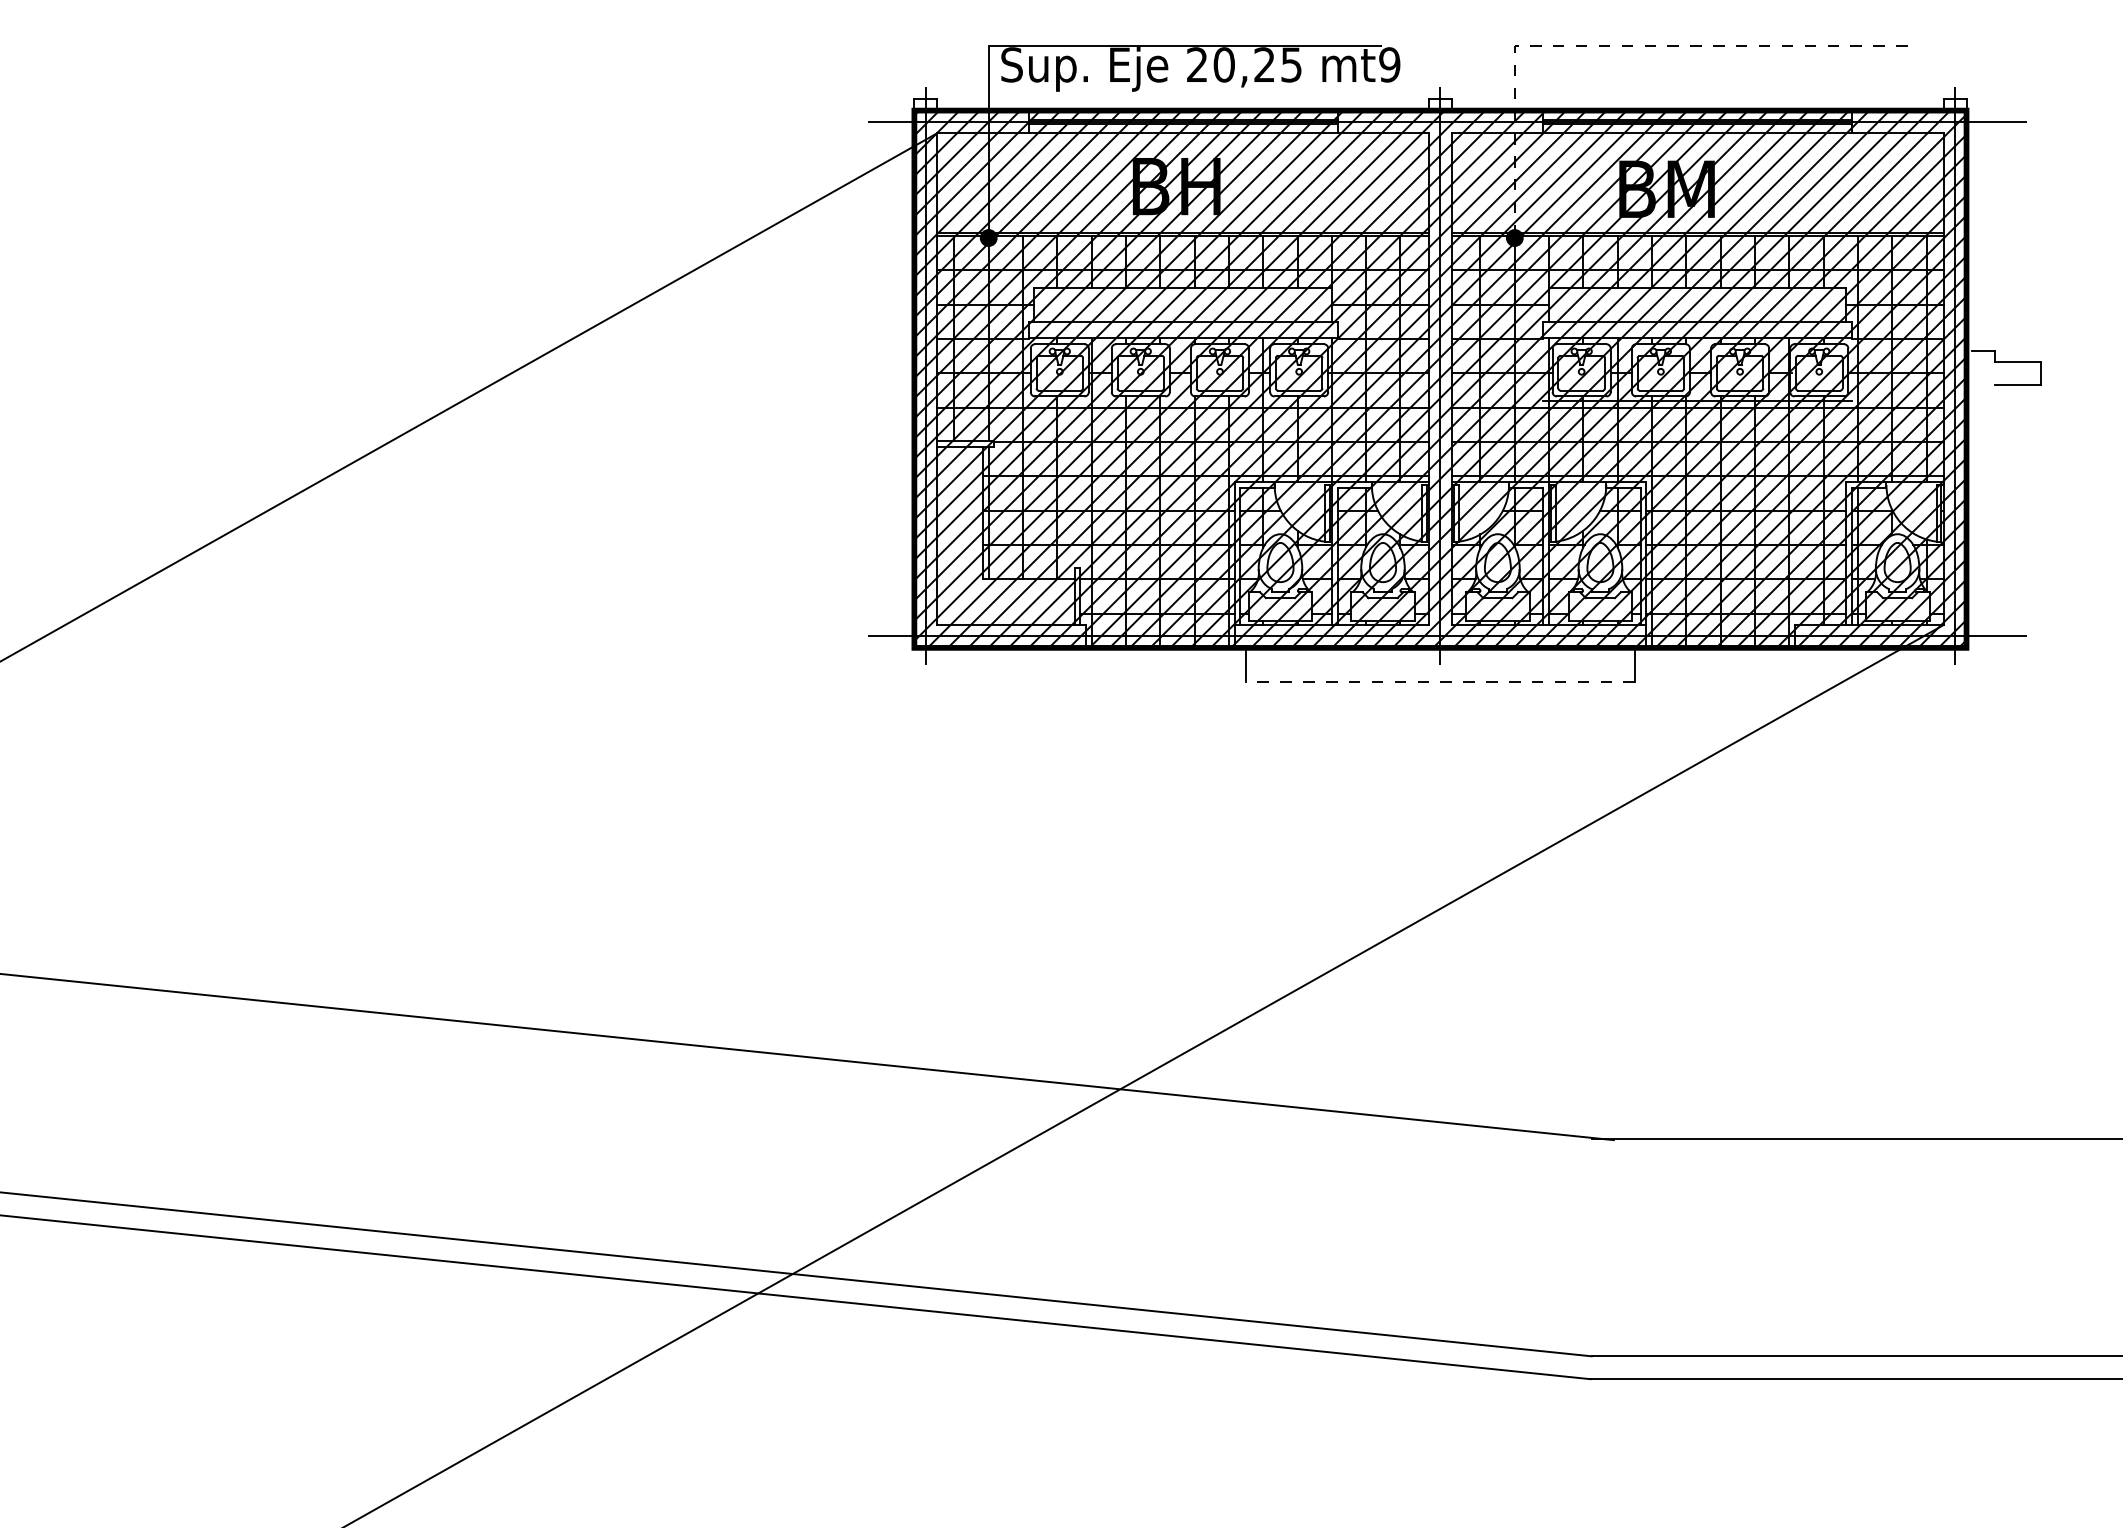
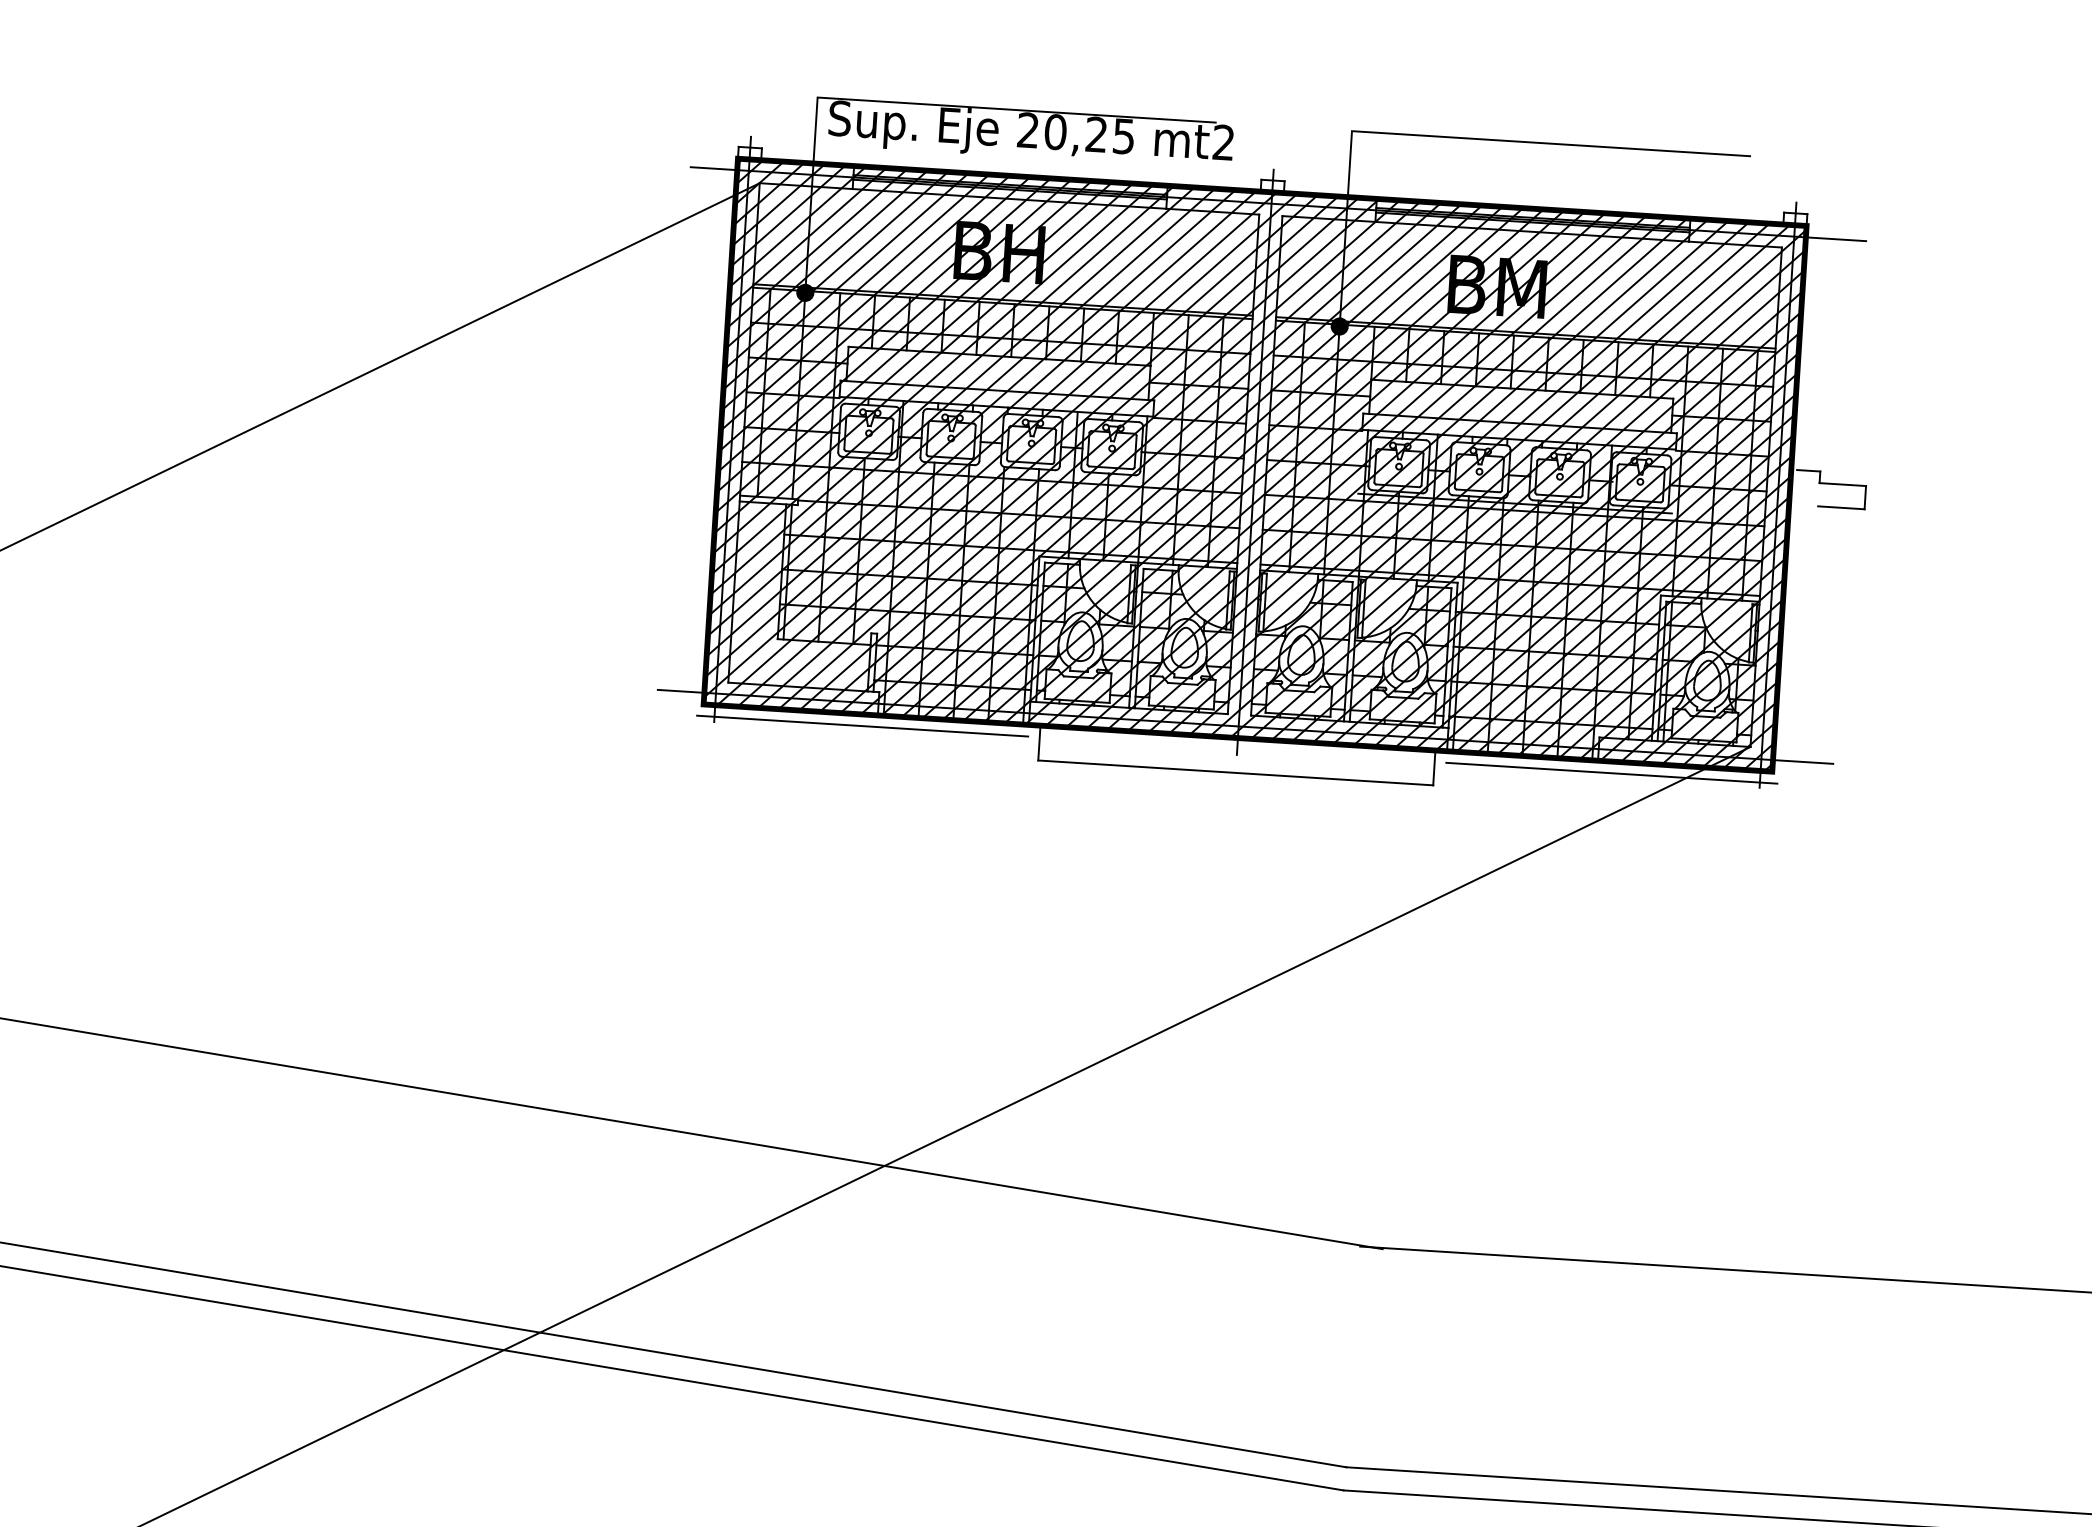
line: (1615, 45) -> (1454, 137), dashed -> solid
text: (1389, 64) -> (1223, 142), mt9 -> mt2
line: (1071, 659) -> (862, 726), added
line: (1809, 659) -> (1612, 773), added
line: (1439, 682) -> (1234, 773), dashed -> solid

